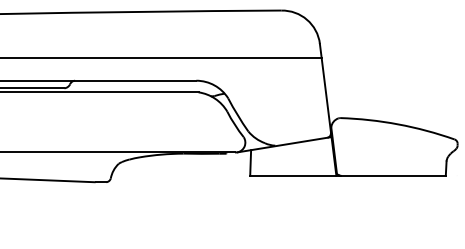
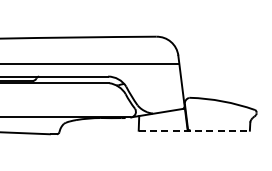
line: (348, 175) -> (194, 130), solid -> dashed

